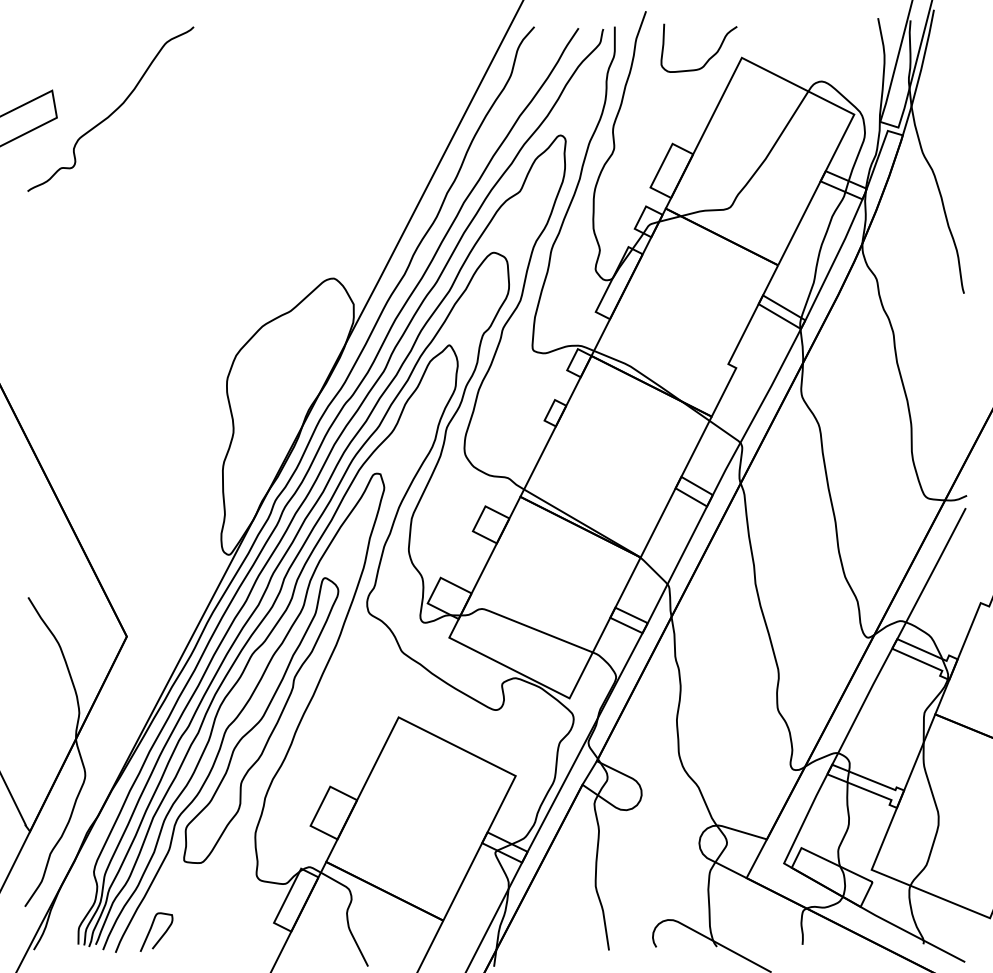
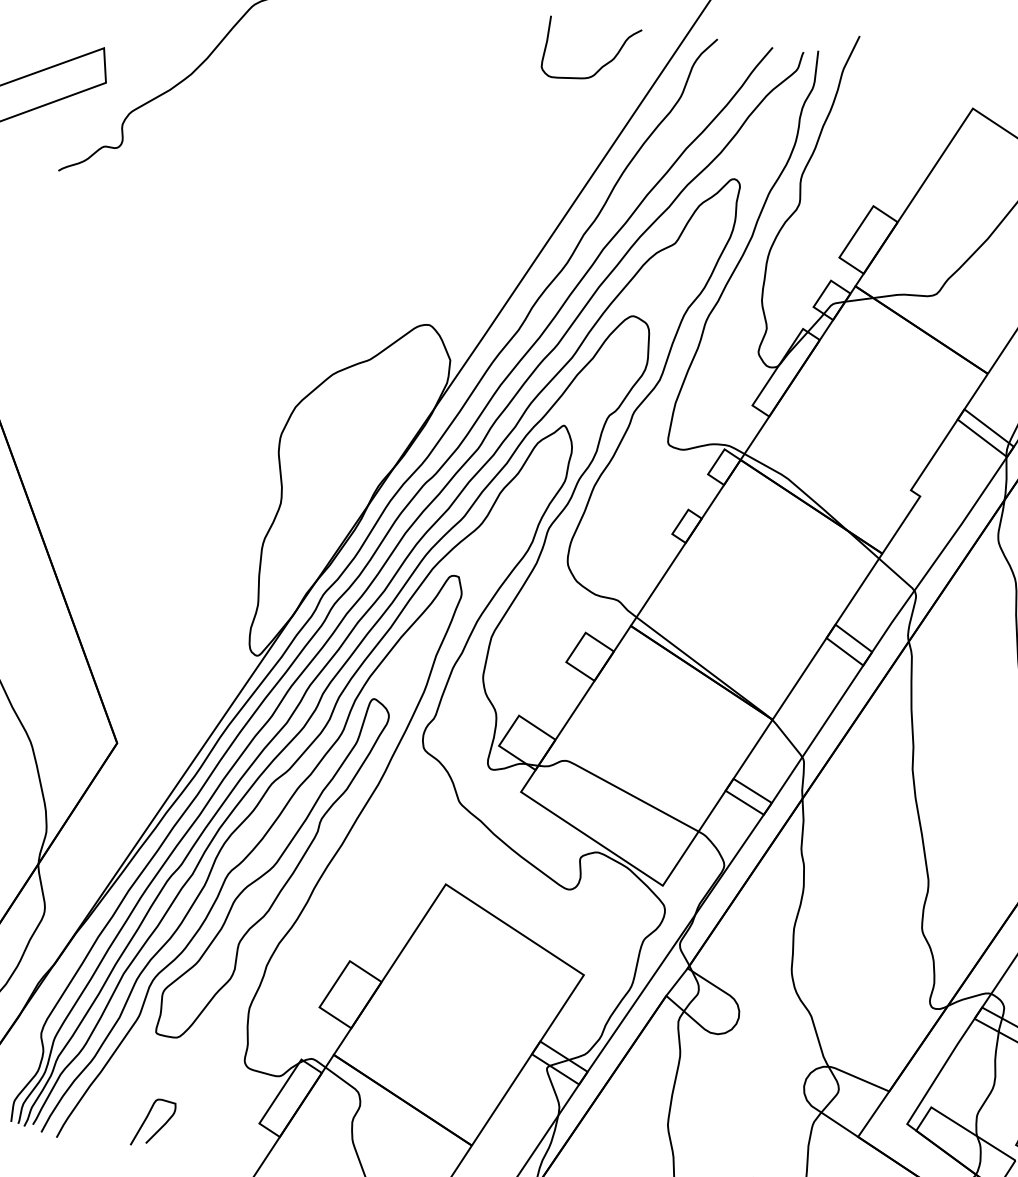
curve: (708, 58) -> (601, 65), moved
curve: (151, 929) -> (147, 1118), moved

